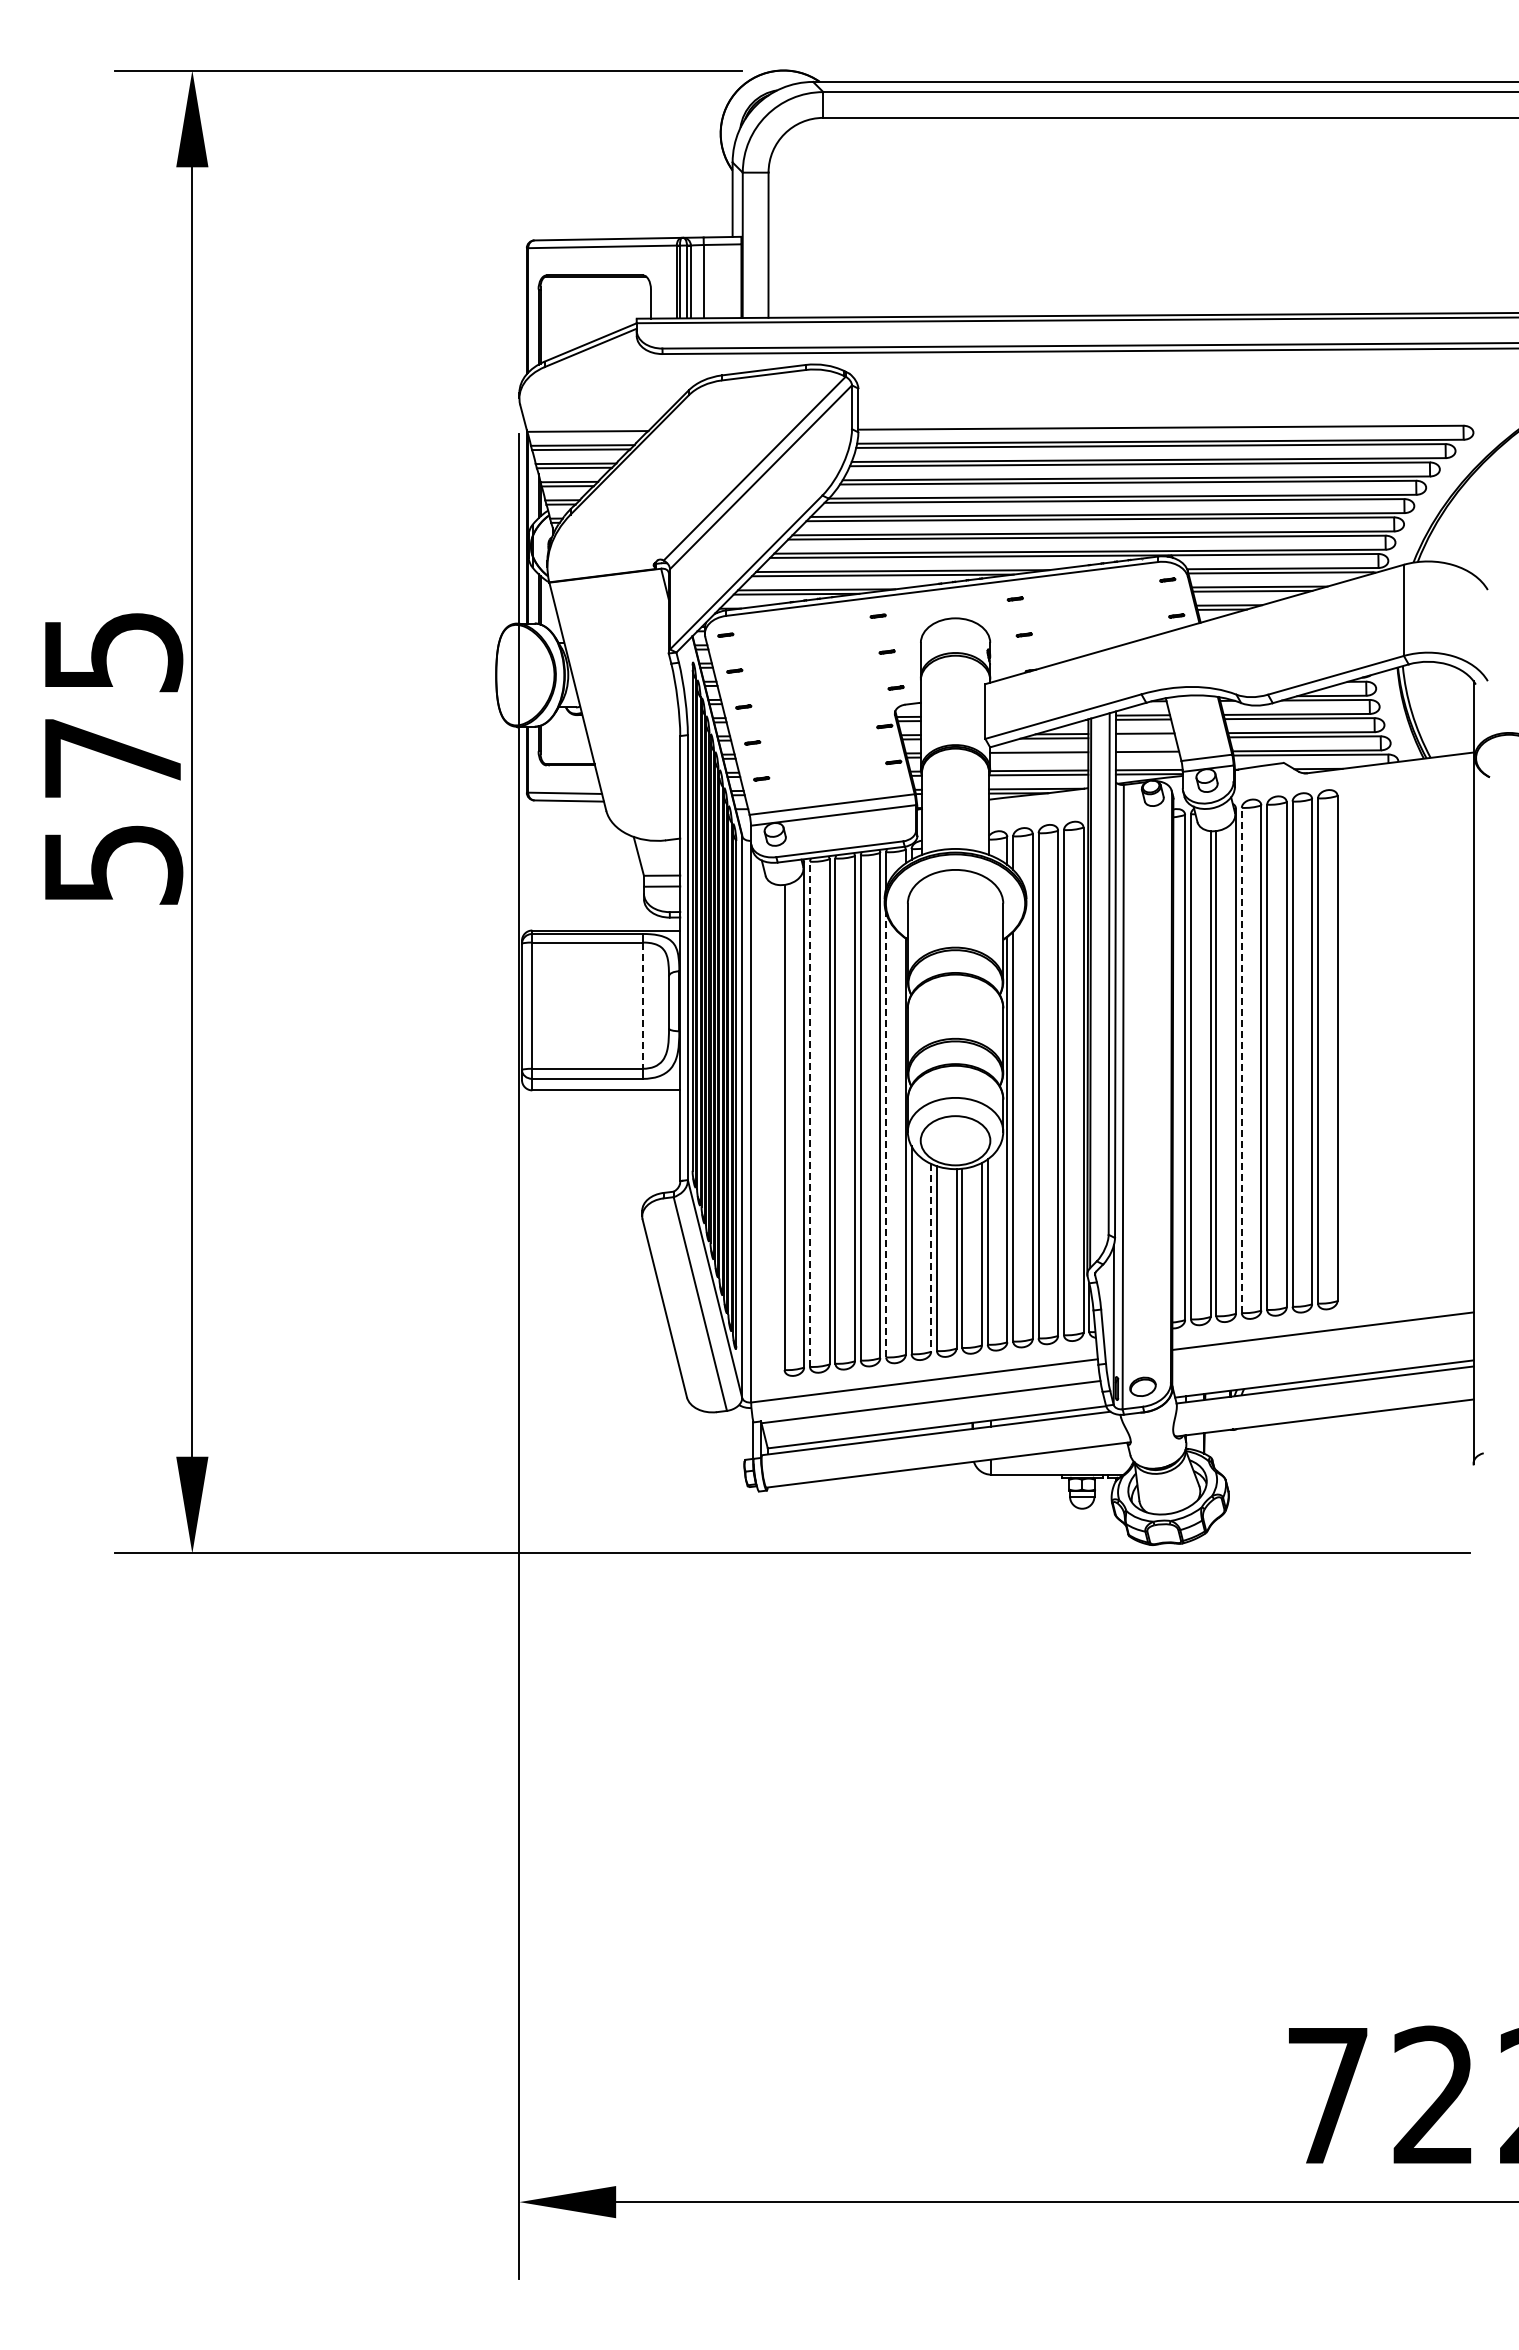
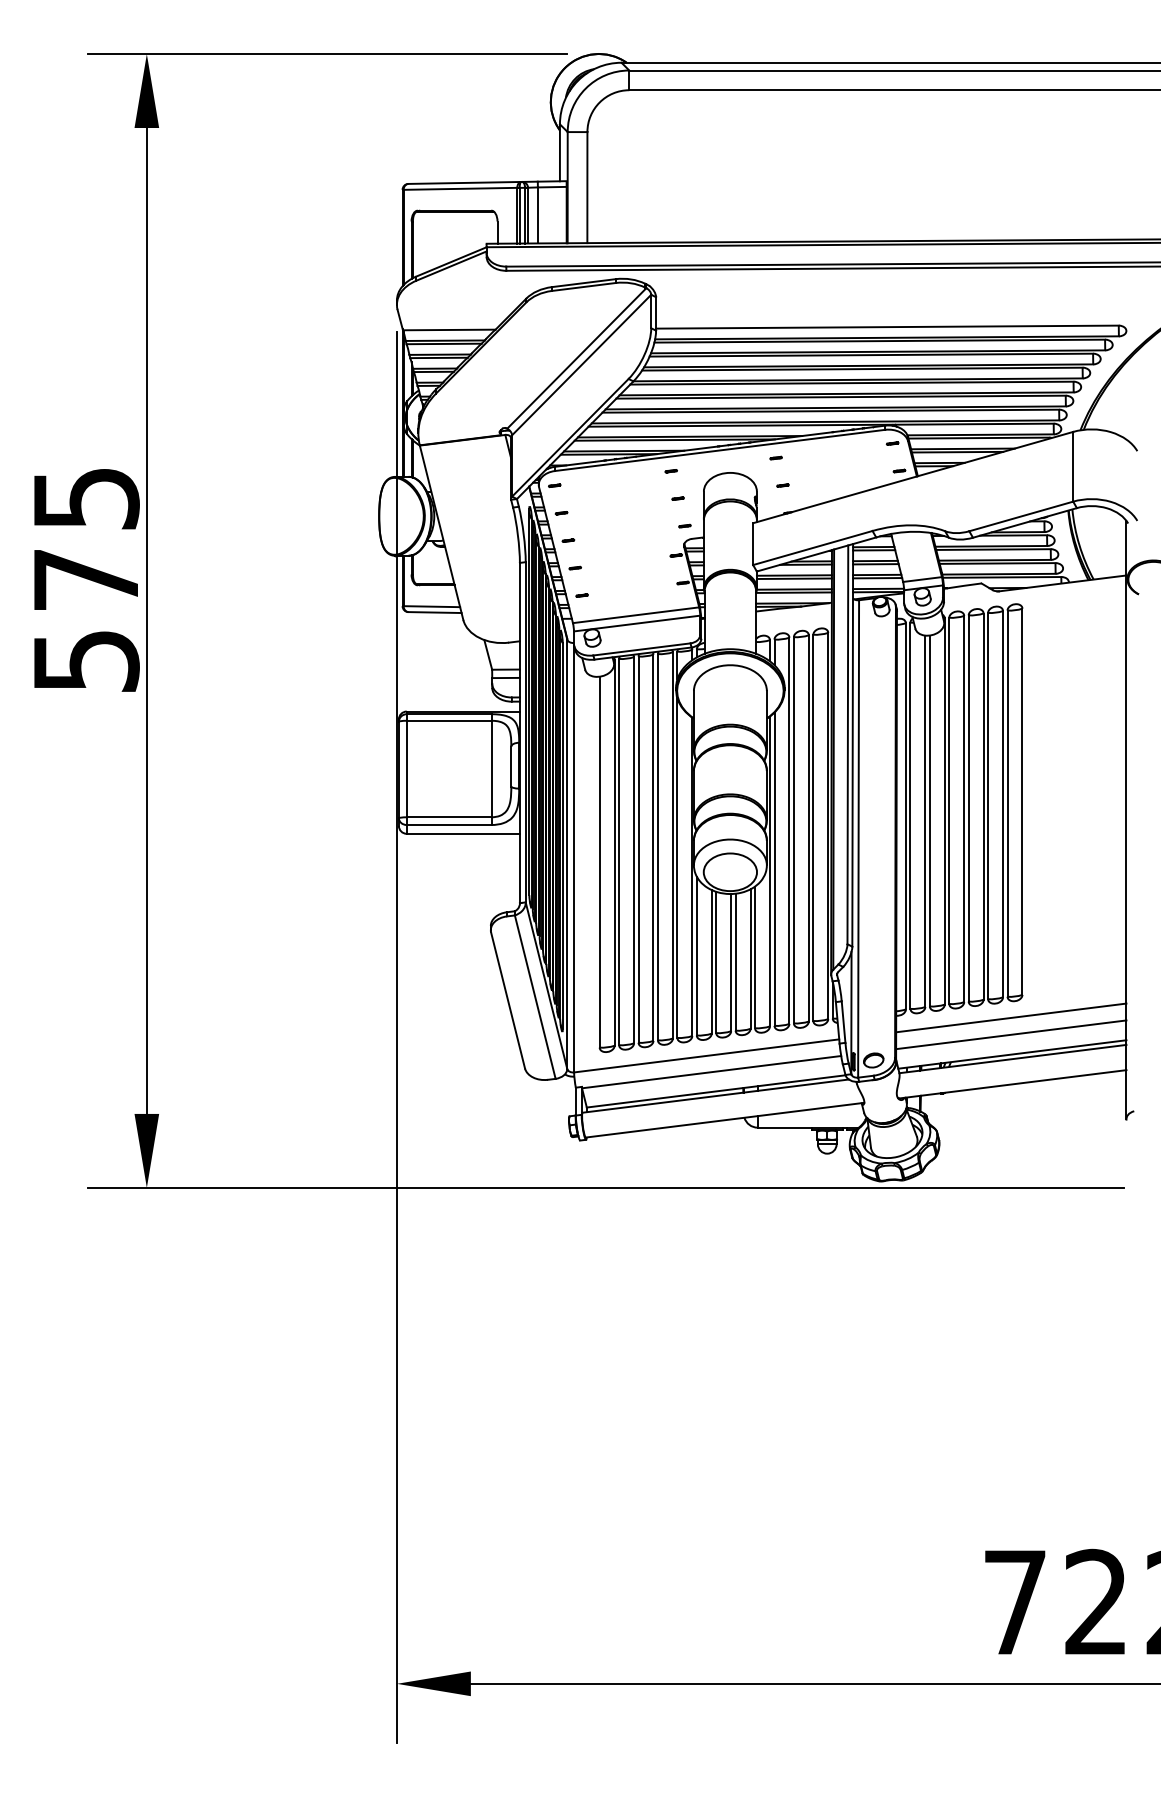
line: (1145, 737) -> (875, 563), added
line: (1147, 755) -> (877, 577), added
line: (1039, 756) -> (794, 578), added
line: (643, 1006) -> (491, 769), dashed -> solid
line: (1241, 1060) -> (949, 810), dashed -> solid
line: (810, 1114) -> (619, 852), dashed -> solid
line: (886, 1134) -> (677, 867), dashed -> solid
line: (931, 1257) -> (712, 961), dashed -> solid
line: (1322, 1353) -> (1010, 1034), added

